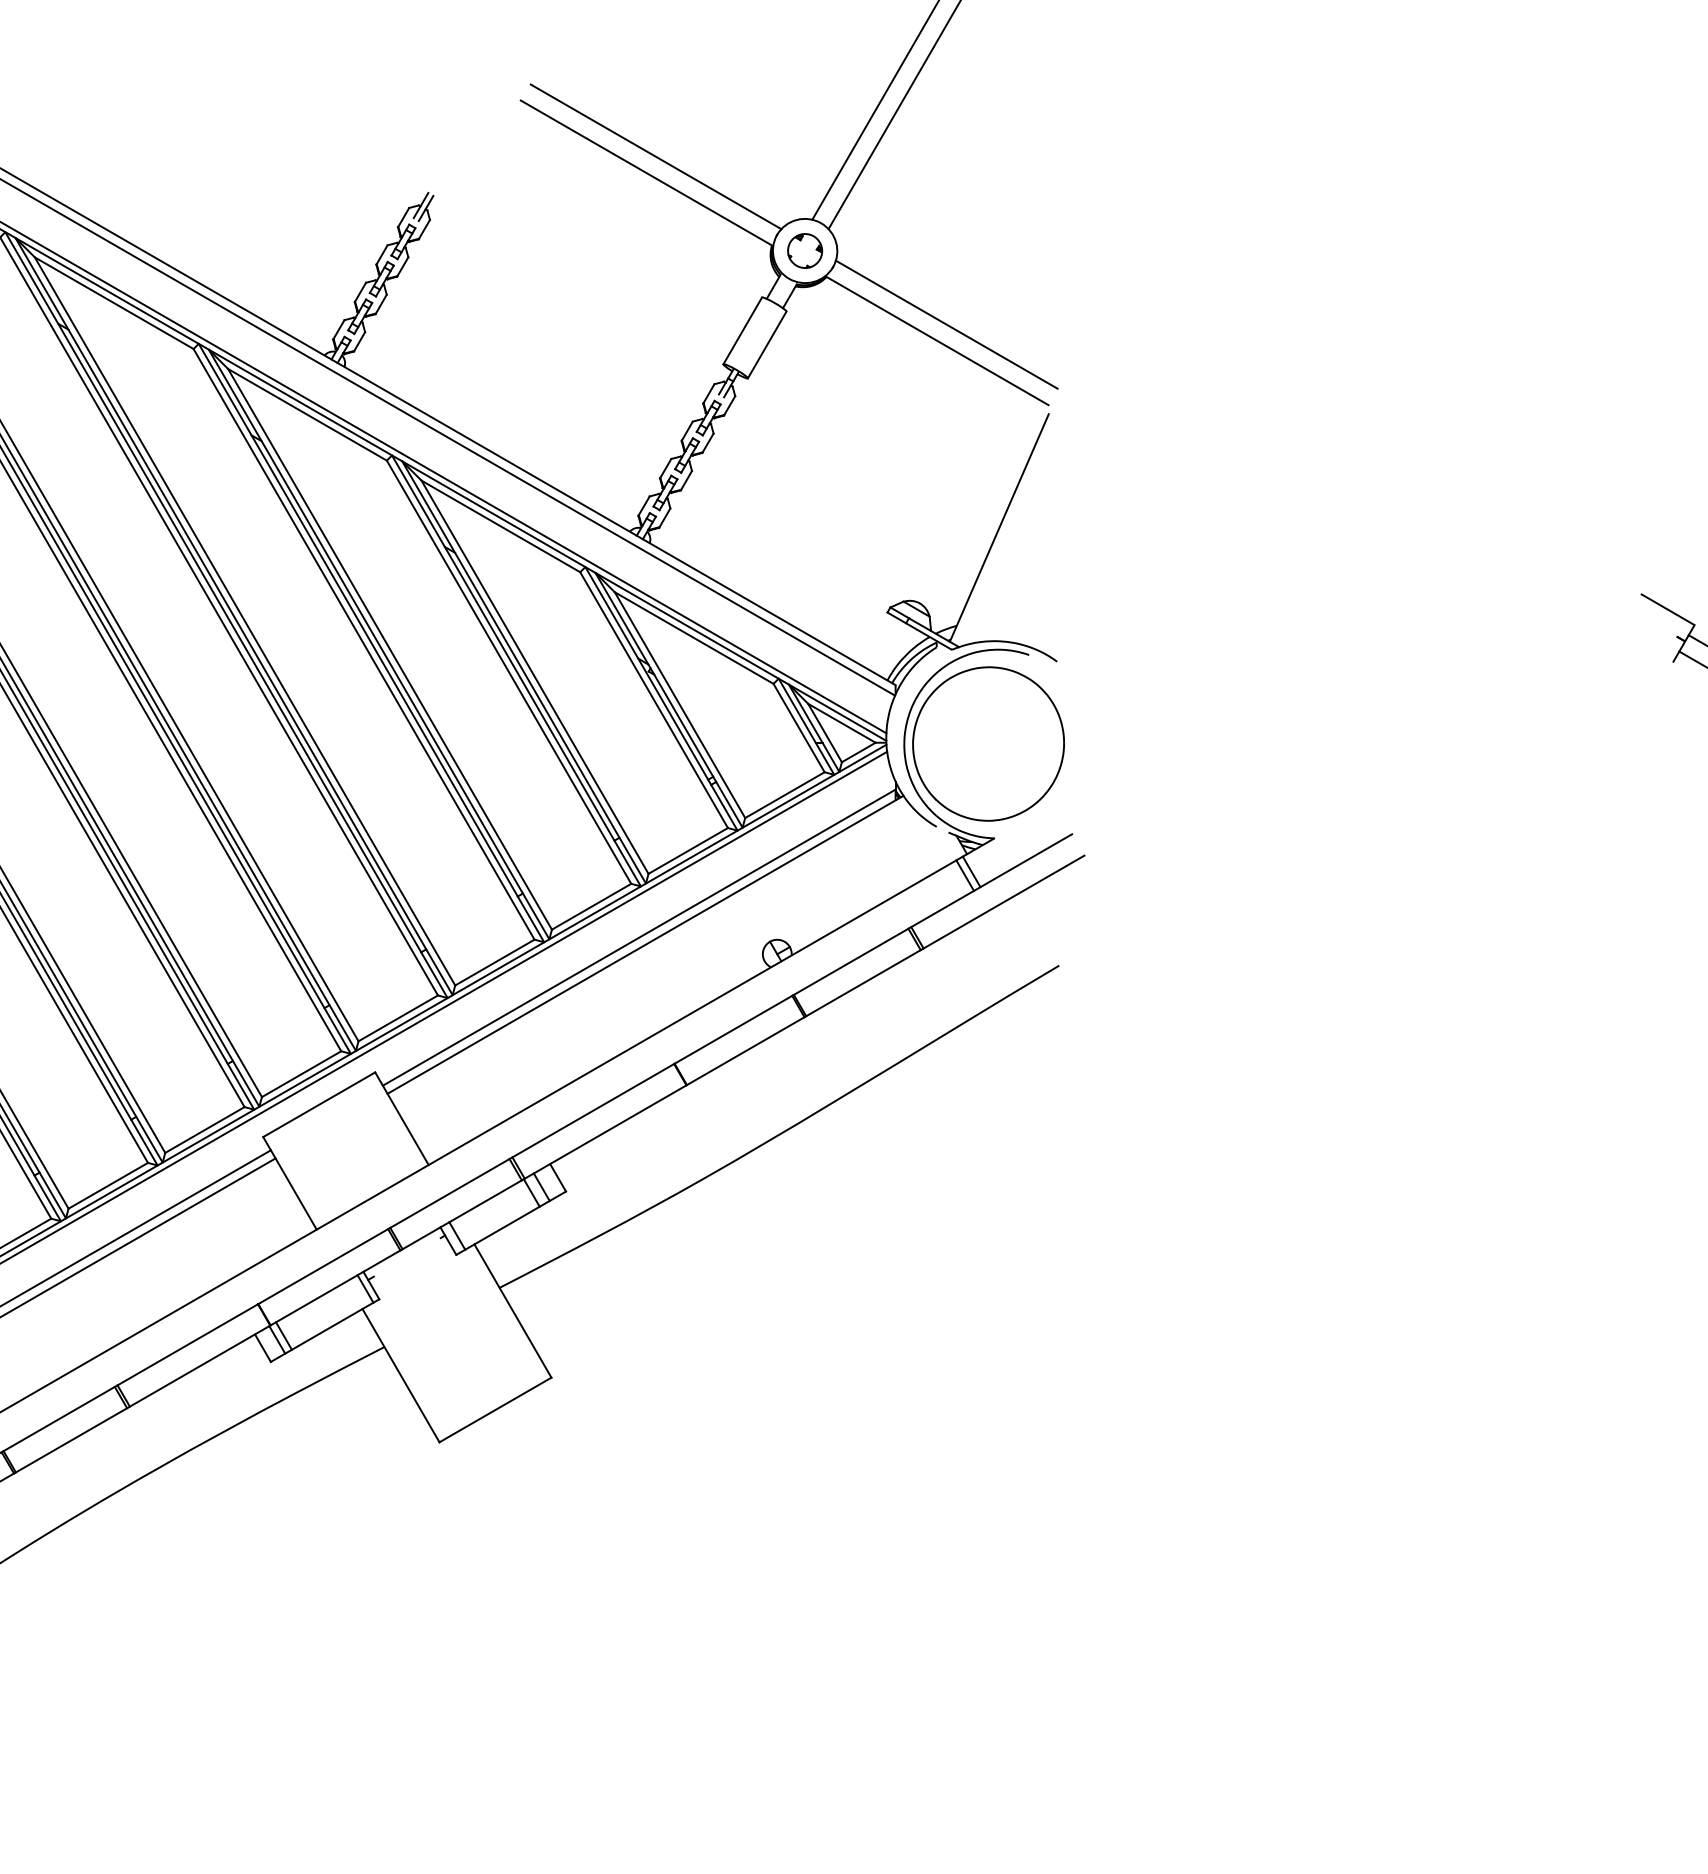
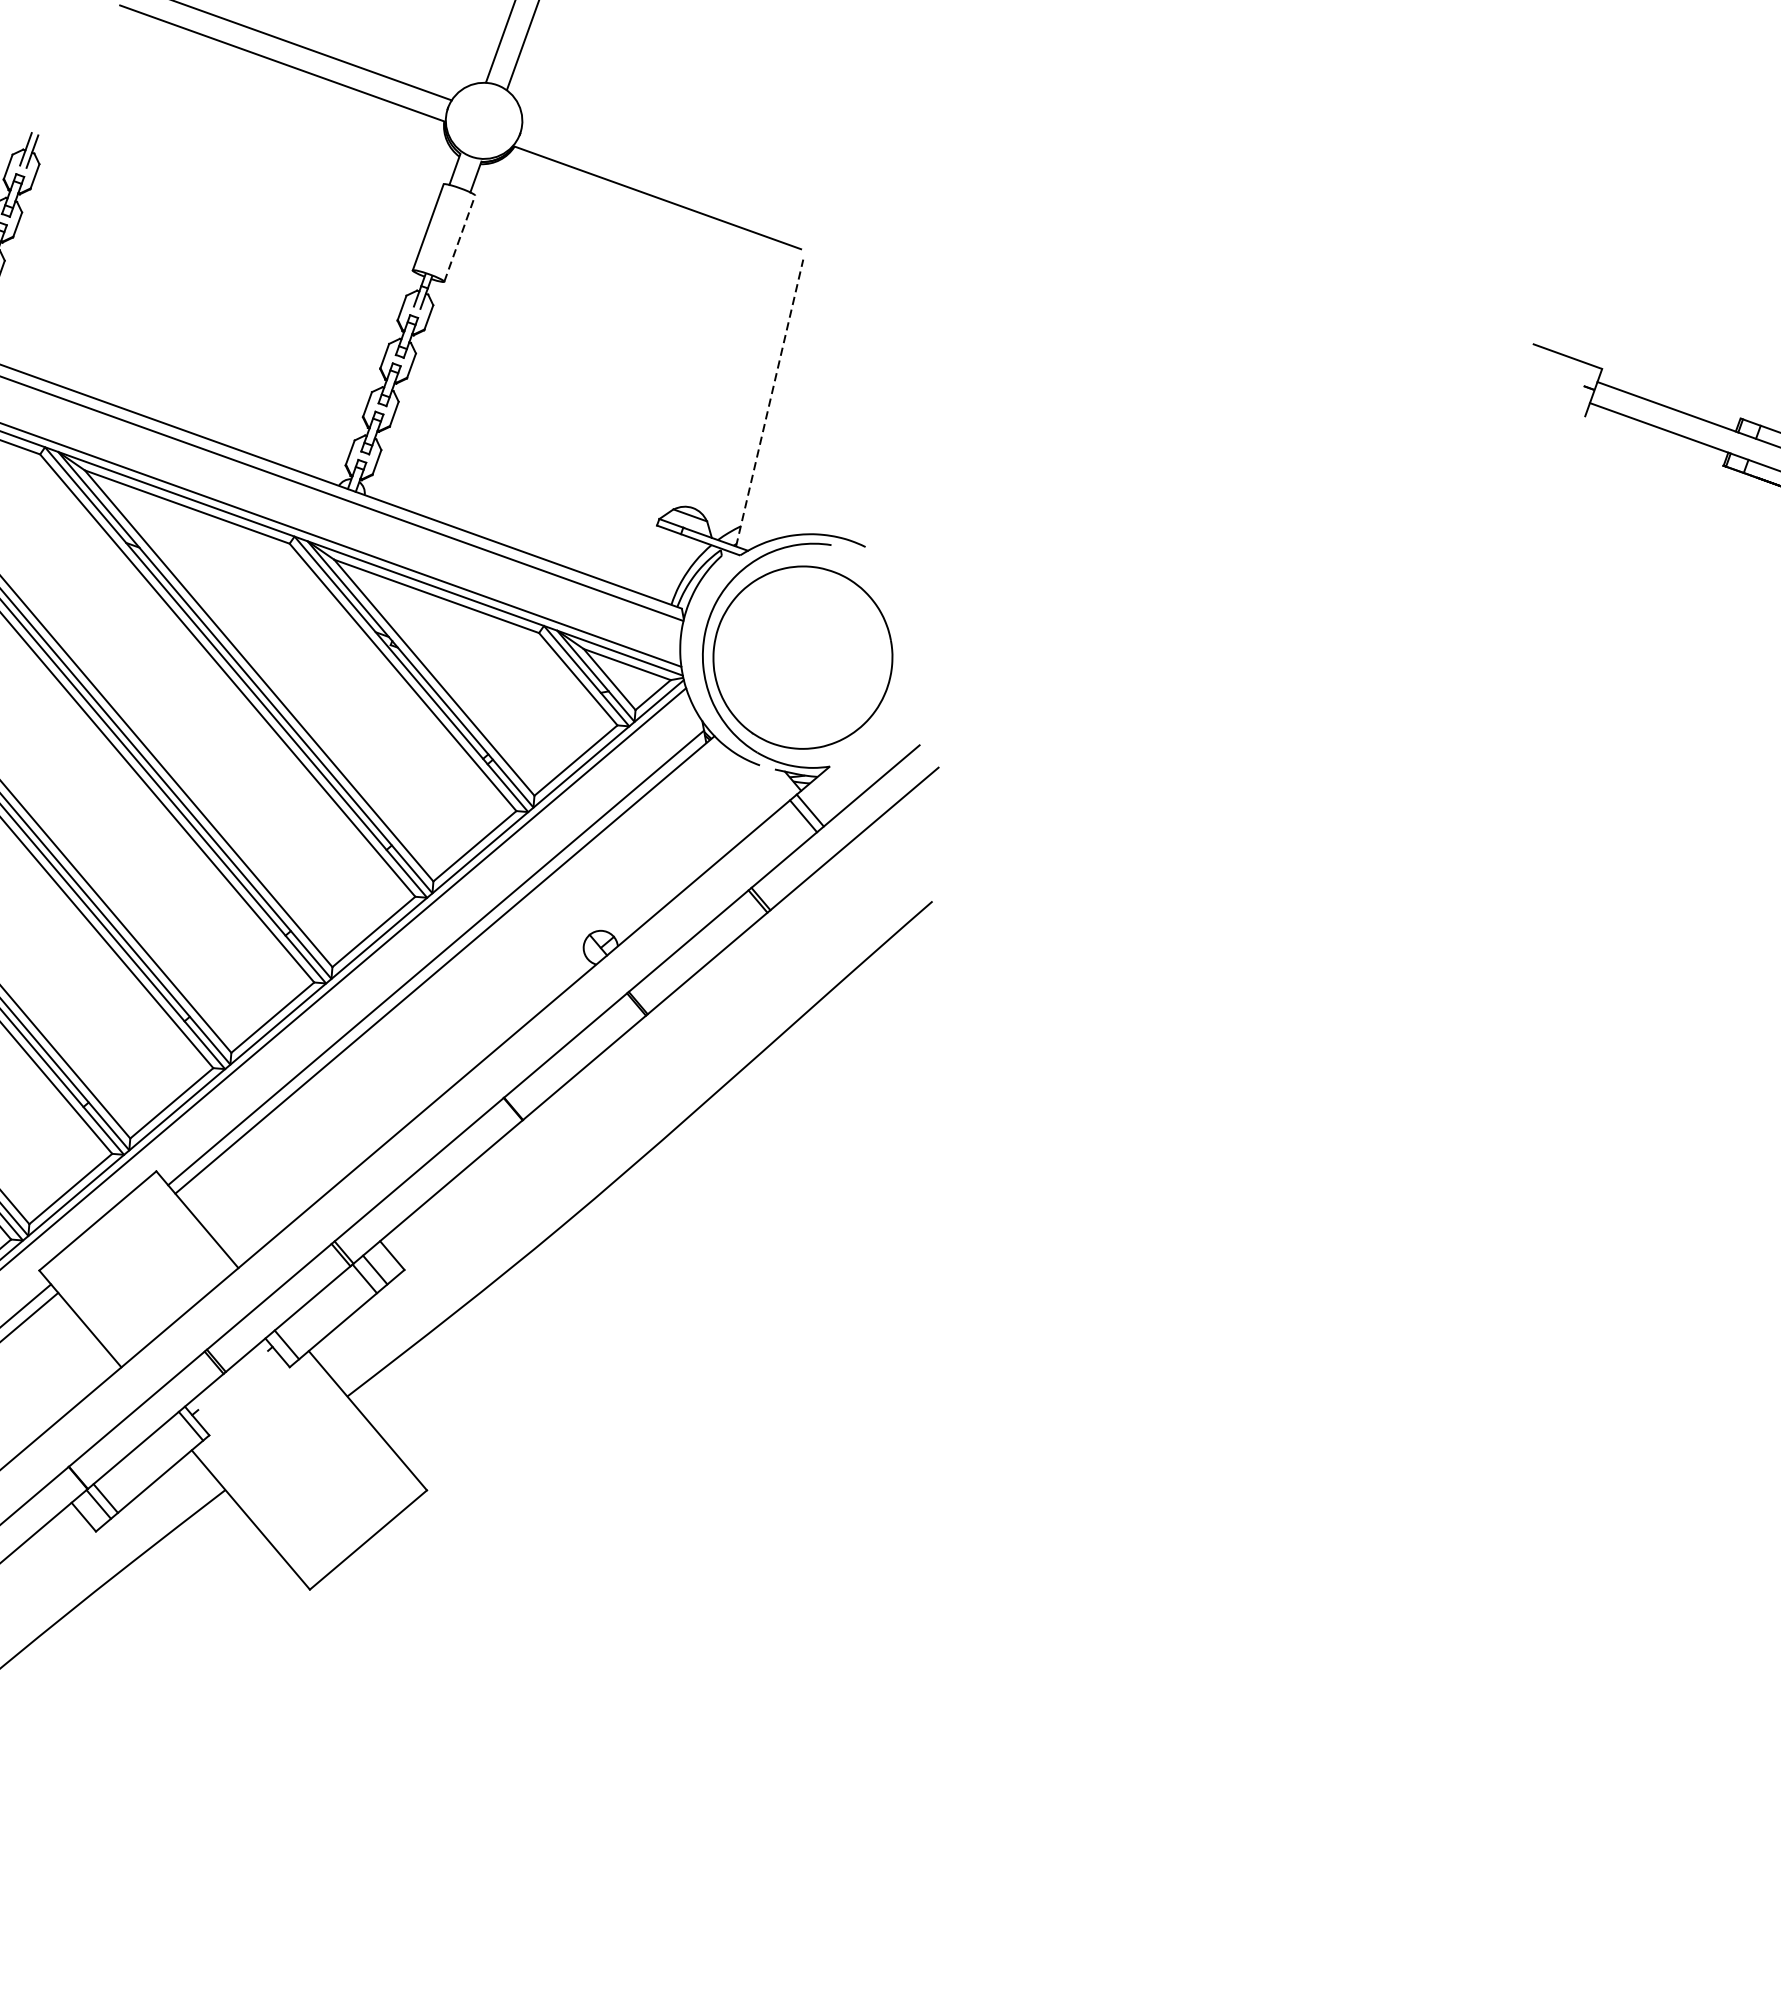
part: (805, 250) -> (484, 120), removed
line: (946, 324) -> (664, 176), removed
line: (767, 345) -> (460, 239), solid -> dashed
line: (999, 527) -> (769, 402), solid -> dashed

